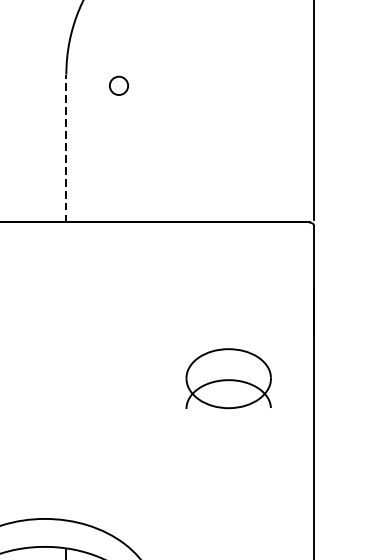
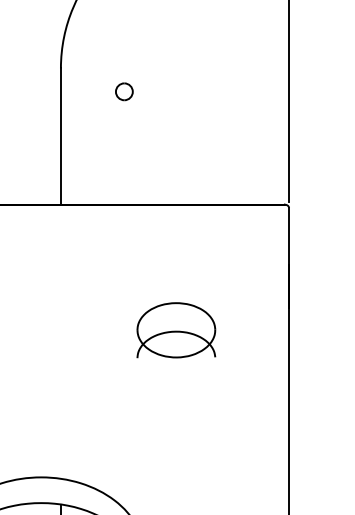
part: (119, 85) -> (124, 91), moved
line: (65, 148) -> (60, 136), dashed -> solid
part: (228, 378) -> (176, 330), moved

